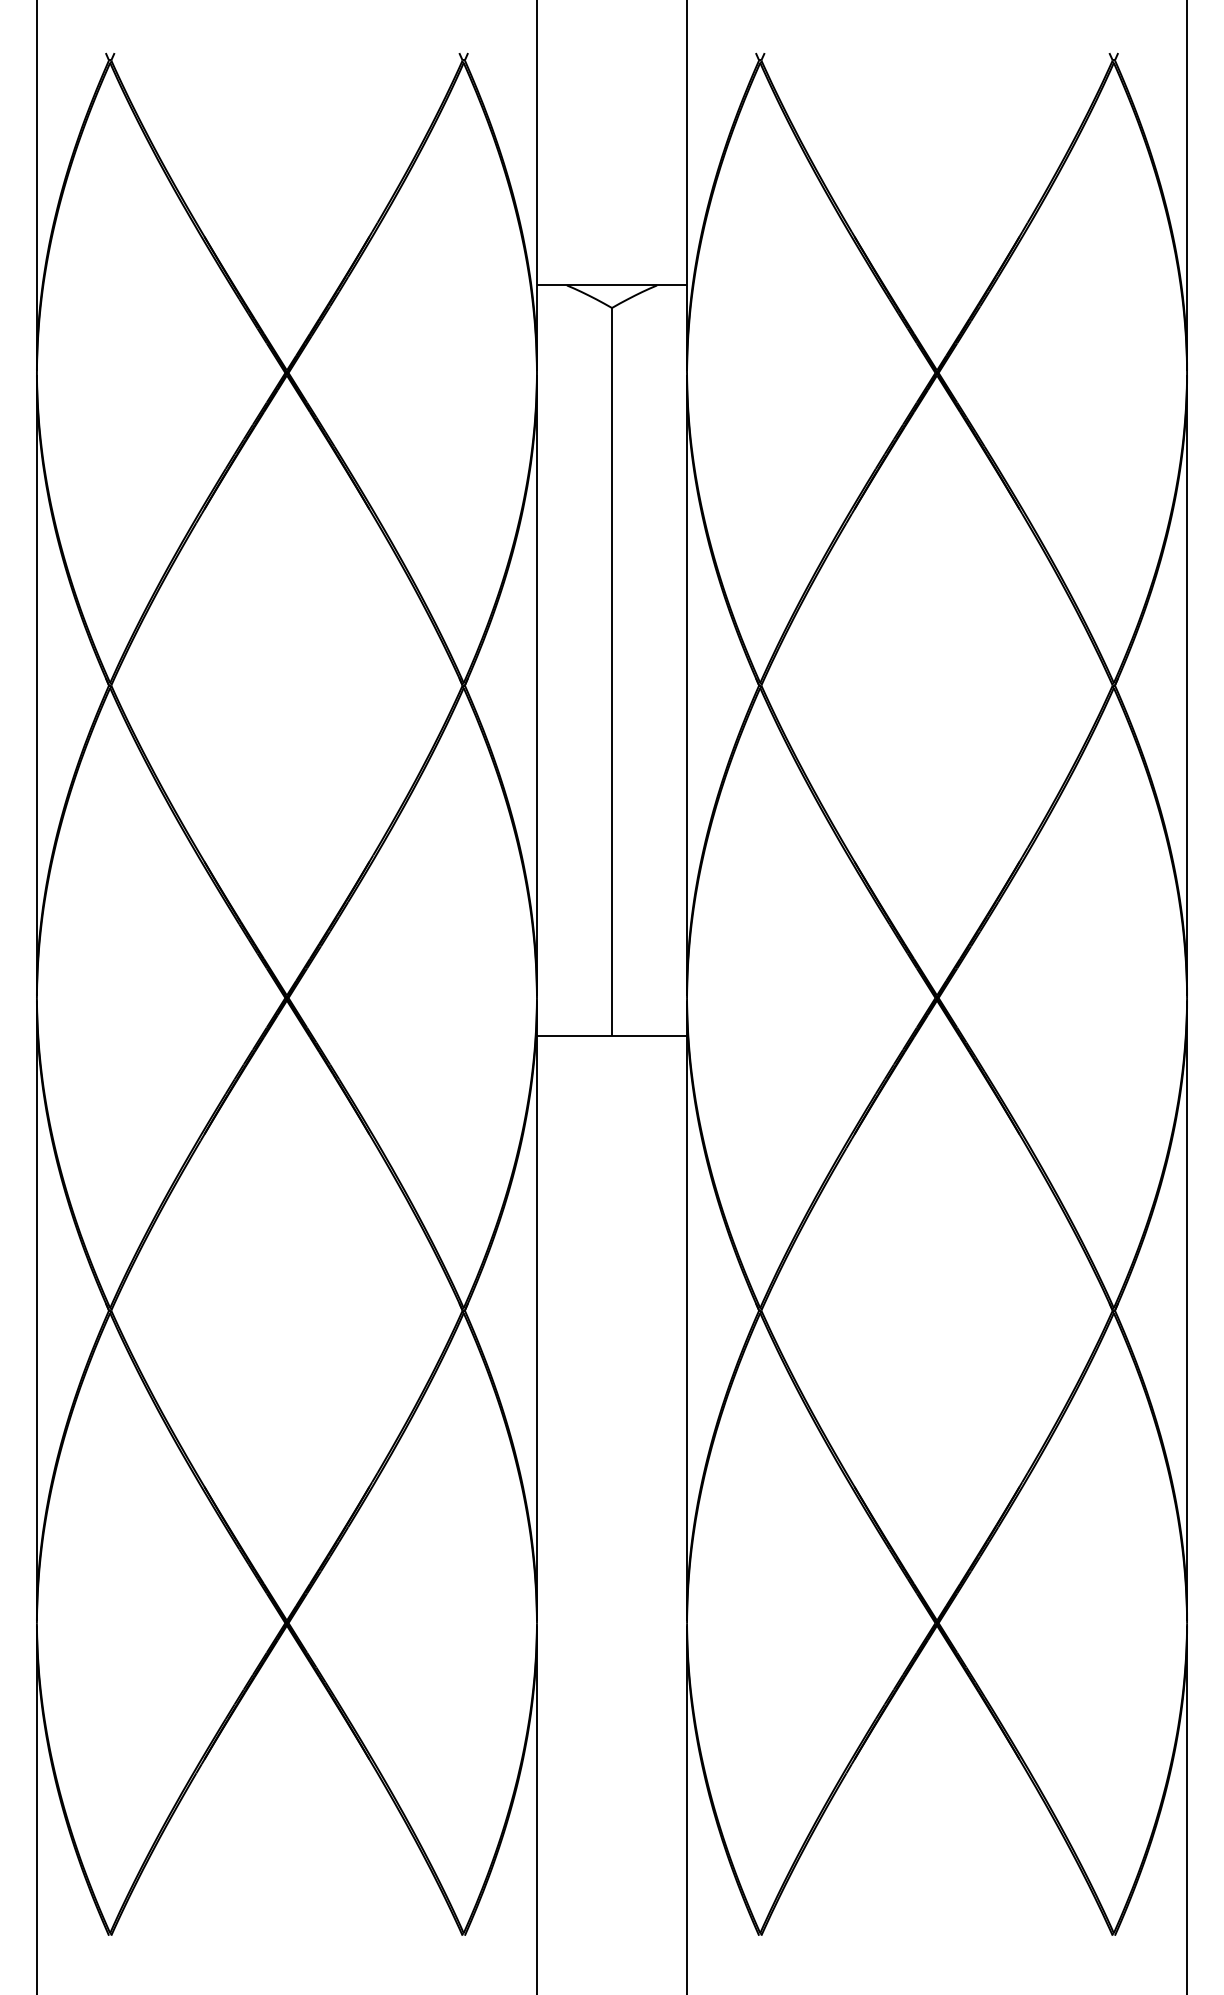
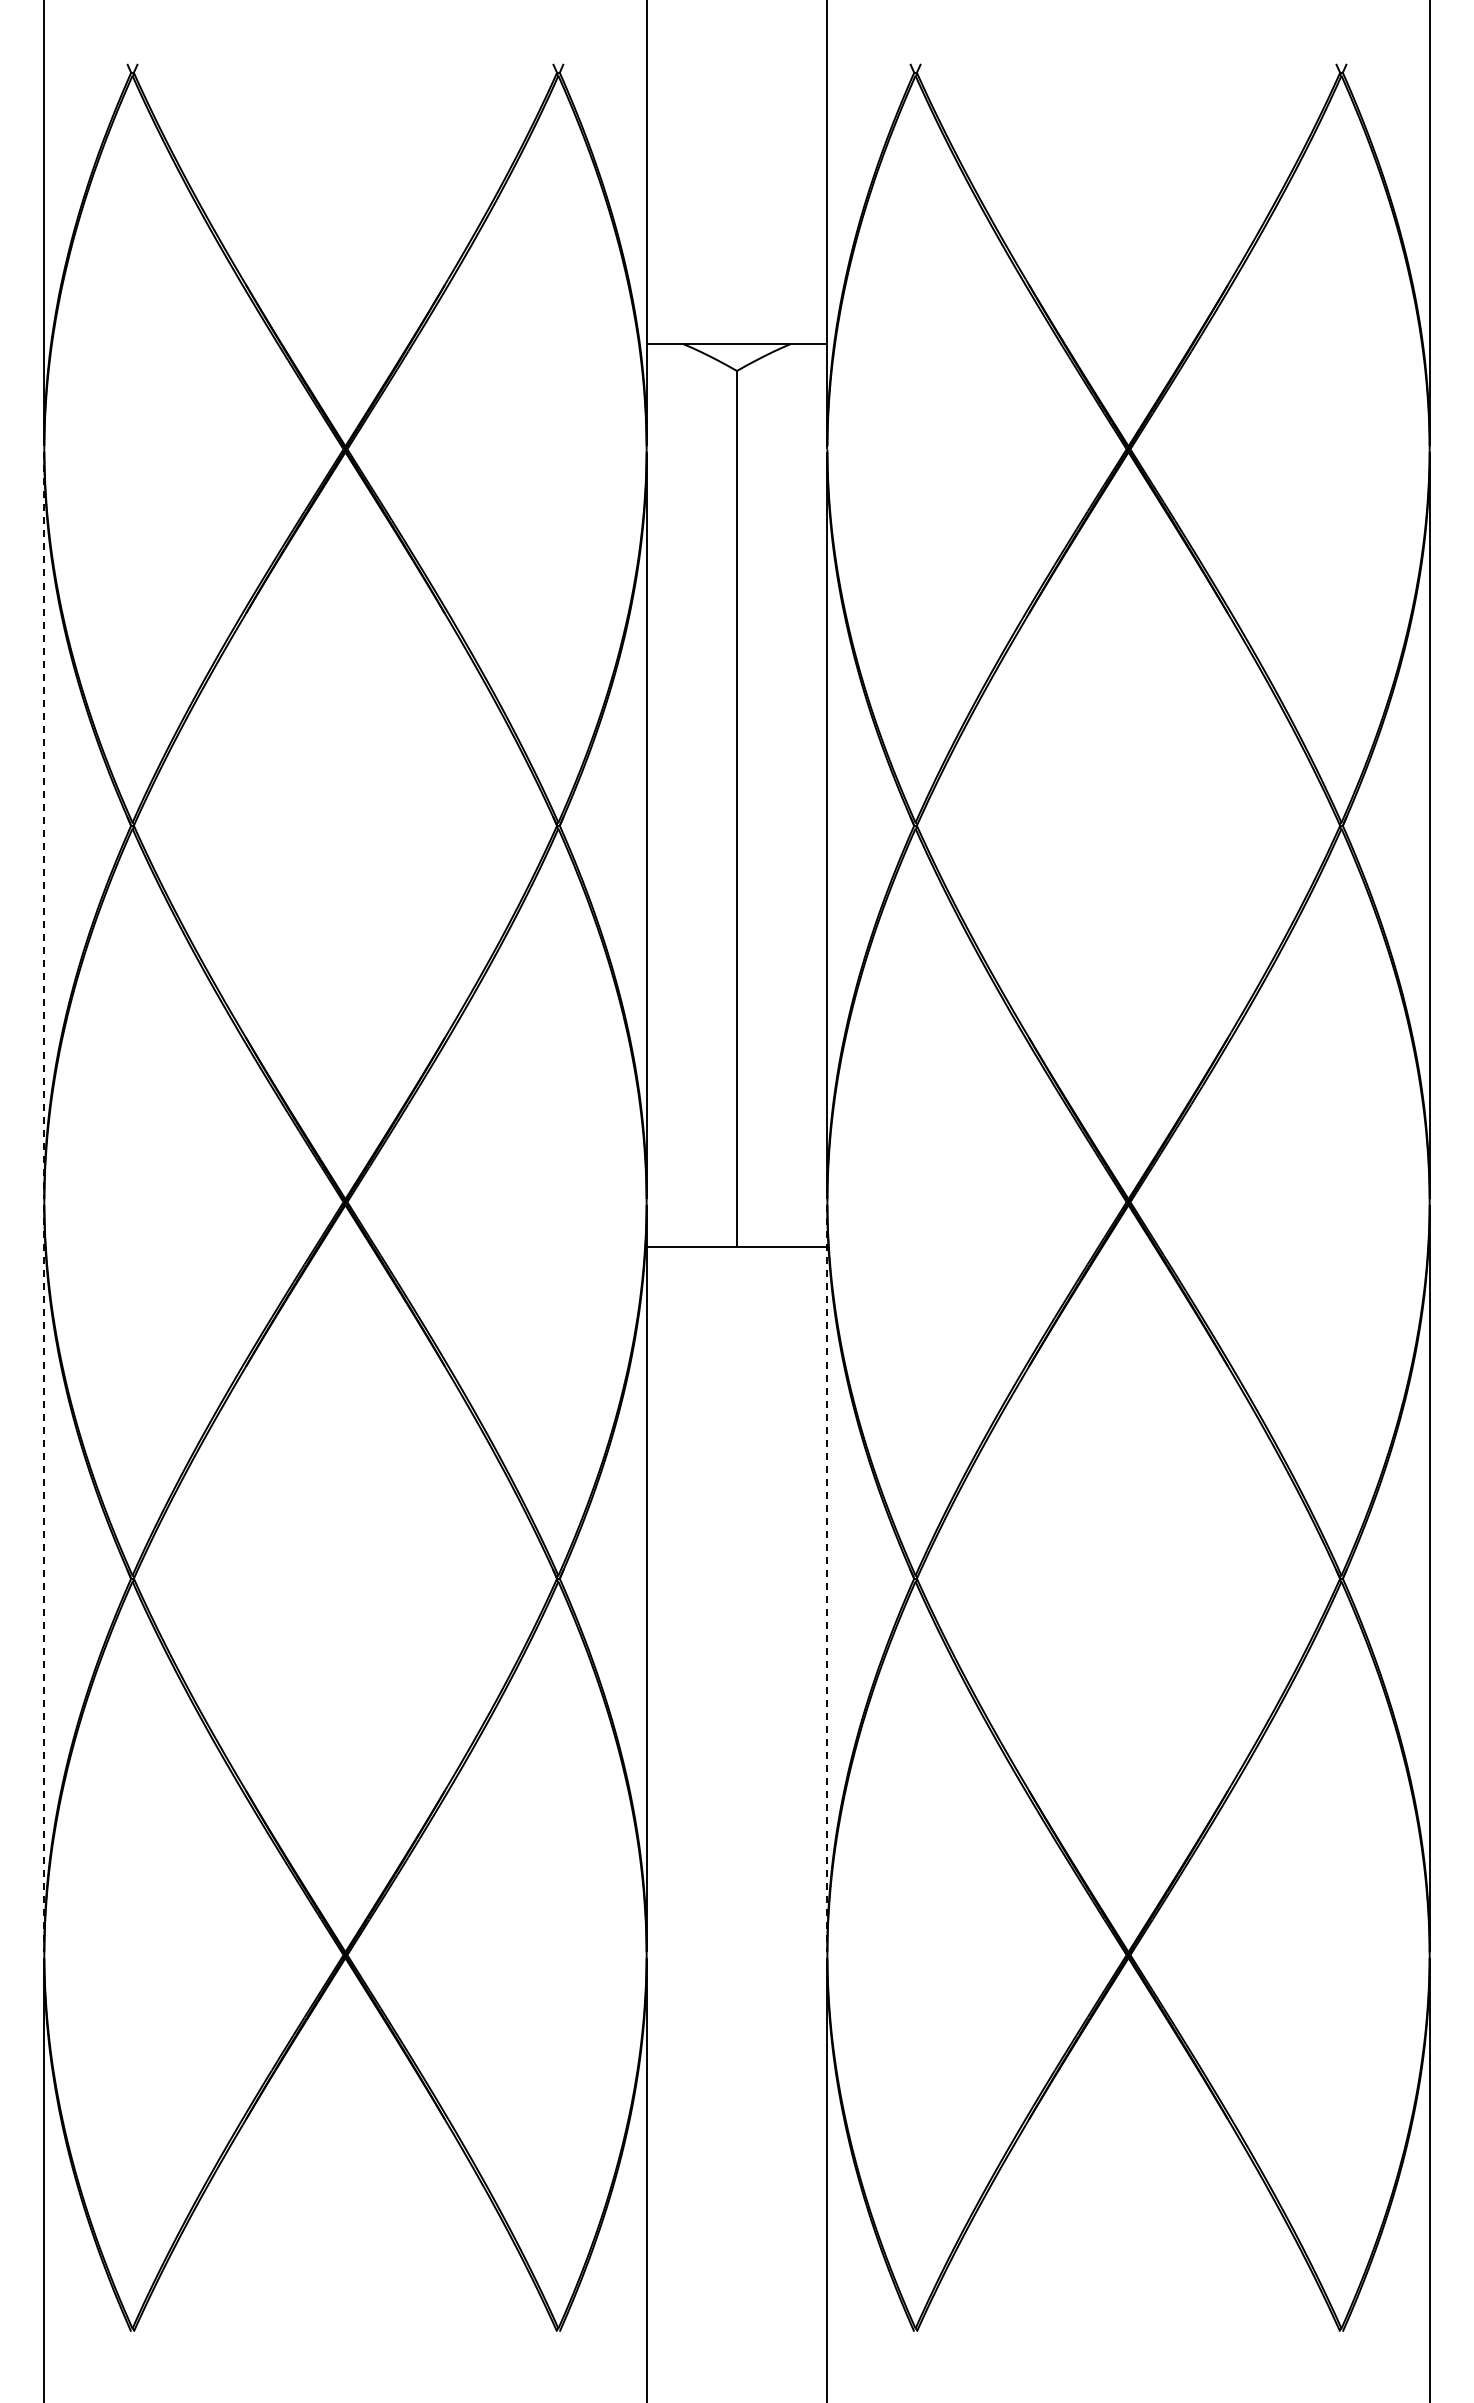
line: (37, 686) -> (44, 826), solid -> dashed
line: (37, 1311) -> (44, 1579), solid -> dashed
line: (687, 1311) -> (827, 1579), solid -> dashed

